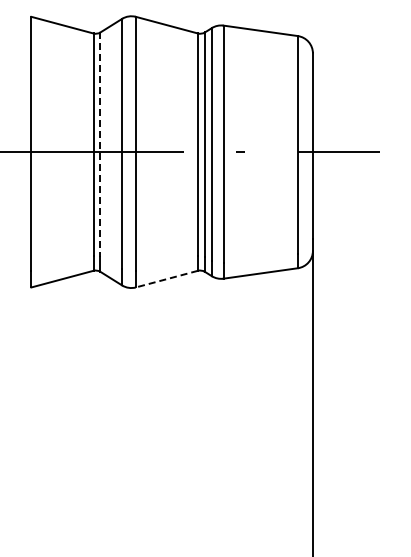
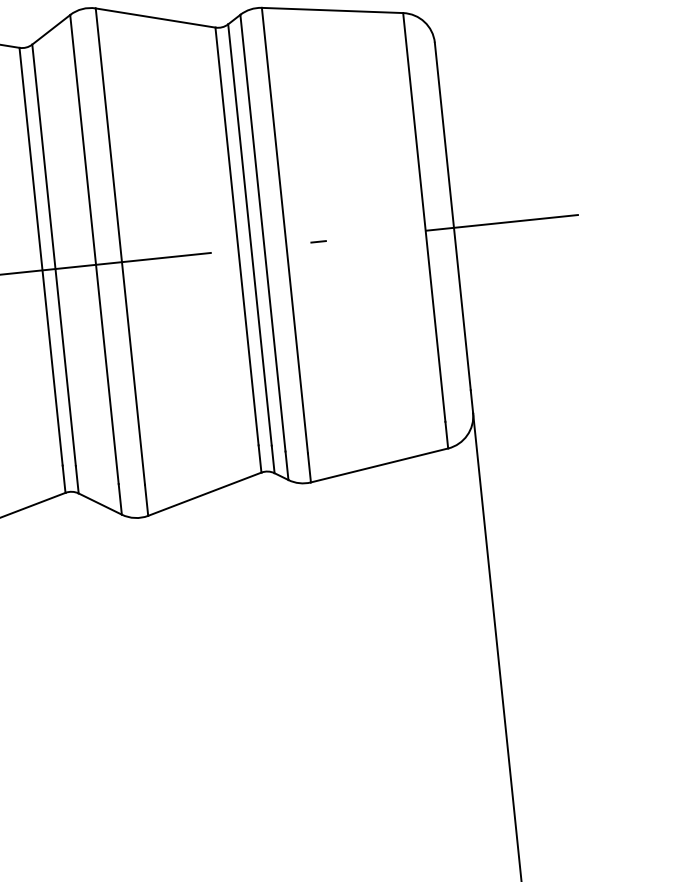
line: (100, 145) -> (54, 256), dashed -> solid
line: (166, 279) -> (204, 495), dashed -> solid

